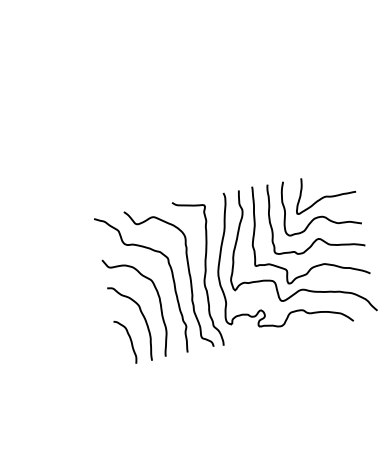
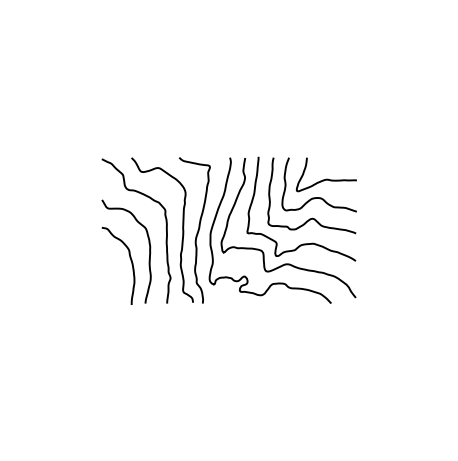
curve: (130, 341) -> (114, 282), removed

